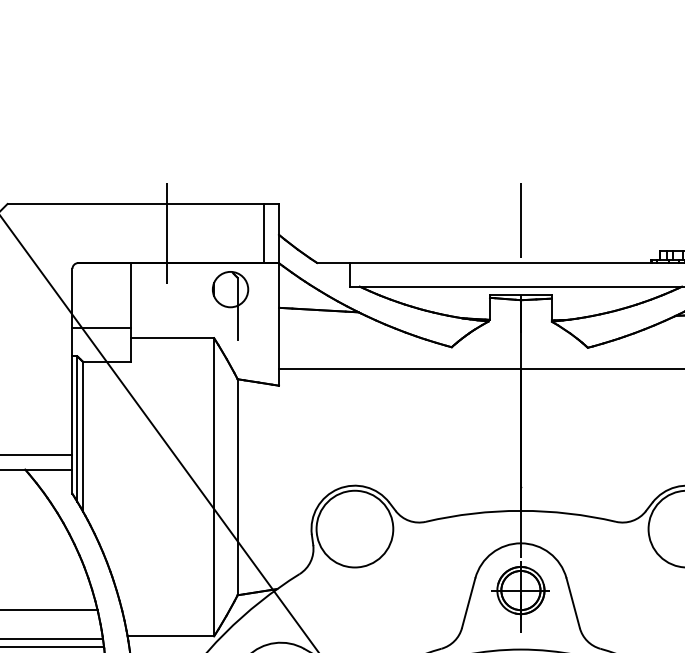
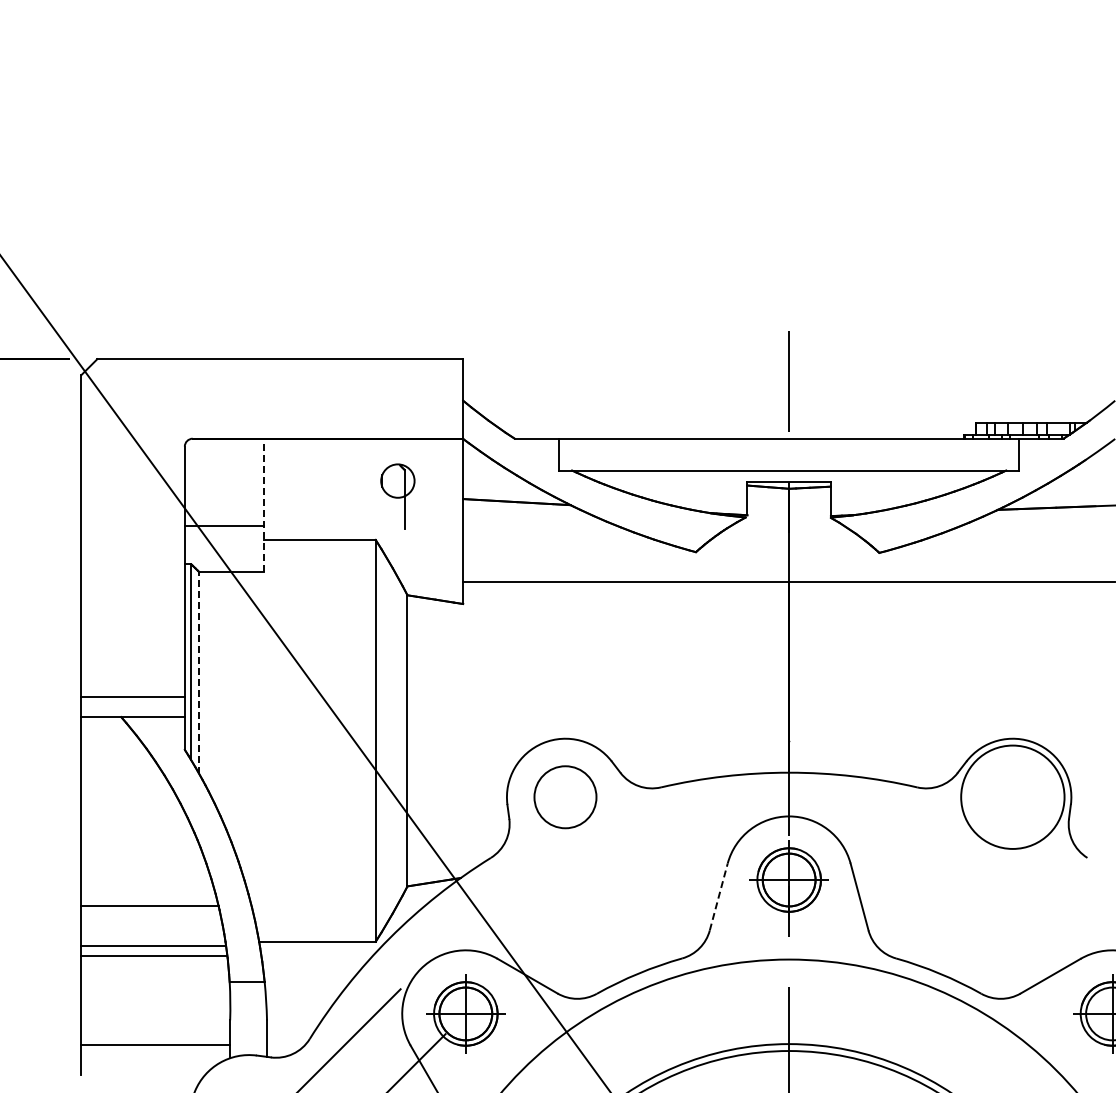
line: (167, 233) -> (312, 399), removed
line: (264, 233) -> (443, 398), removed
part: (230, 305) -> (397, 496), size x0.7
line: (131, 312) -> (264, 505), solid -> dashed
line: (83, 437) -> (199, 673), solid -> dashed
circle: (354, 528) -> (565, 796), size x0.6
line: (468, 603) -> (718, 897), solid -> dashed

